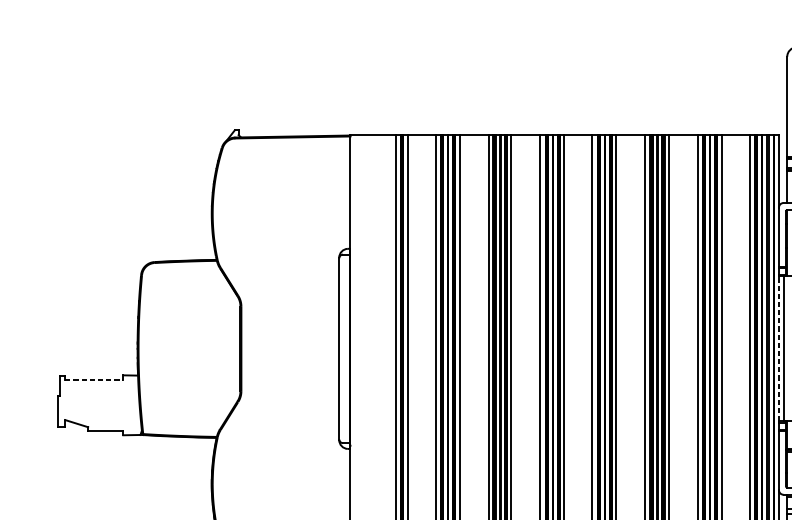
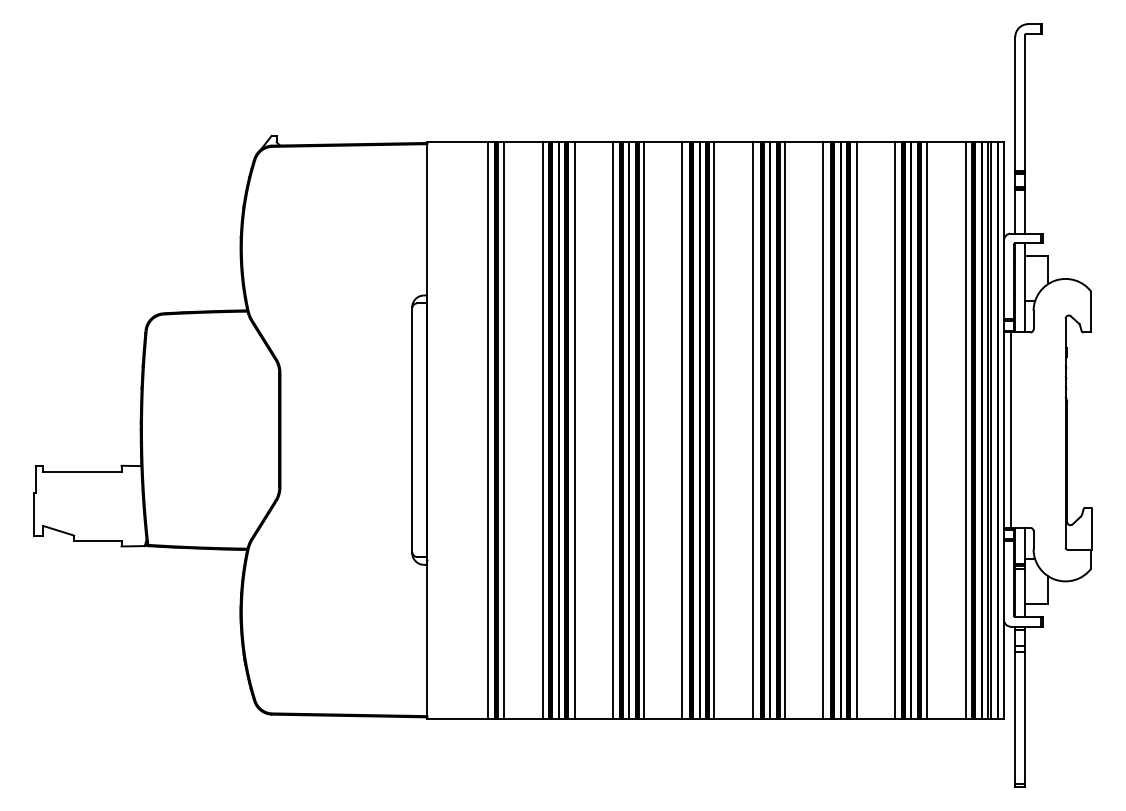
line: (779, 349) -> (1004, 430), dashed -> solid
line: (94, 379) -> (82, 471), dashed -> solid

